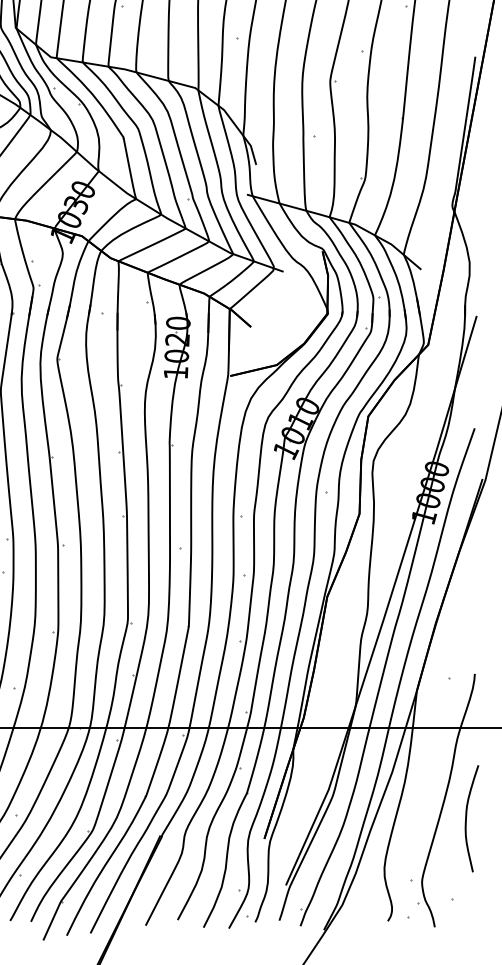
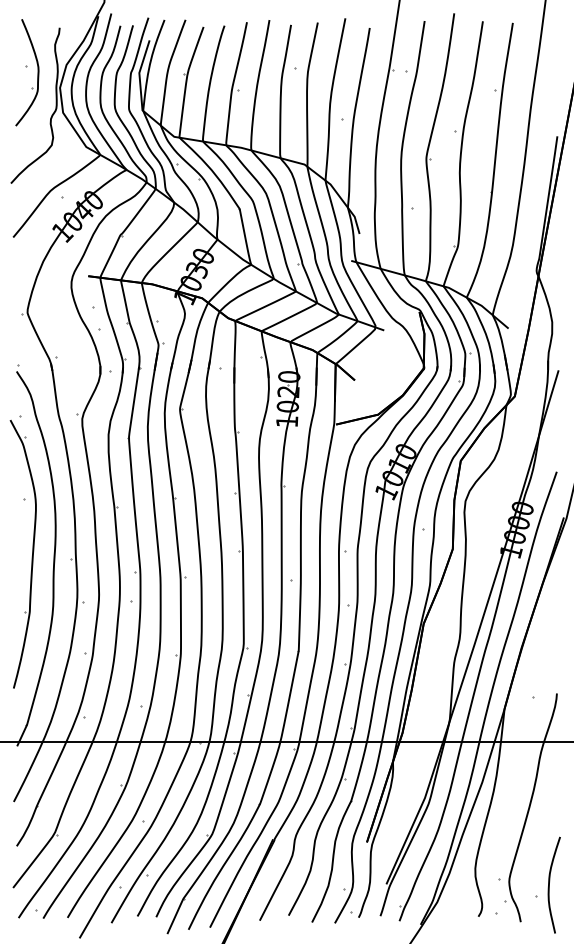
curve: (466, 817) -> (549, 884), moved

